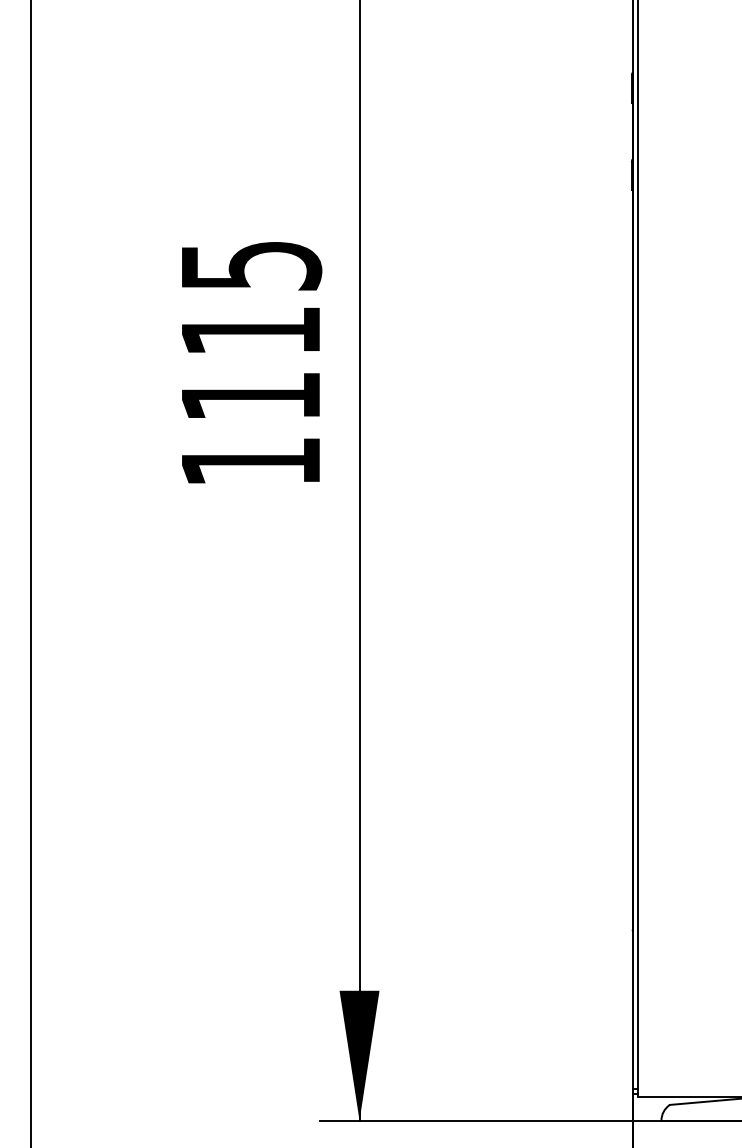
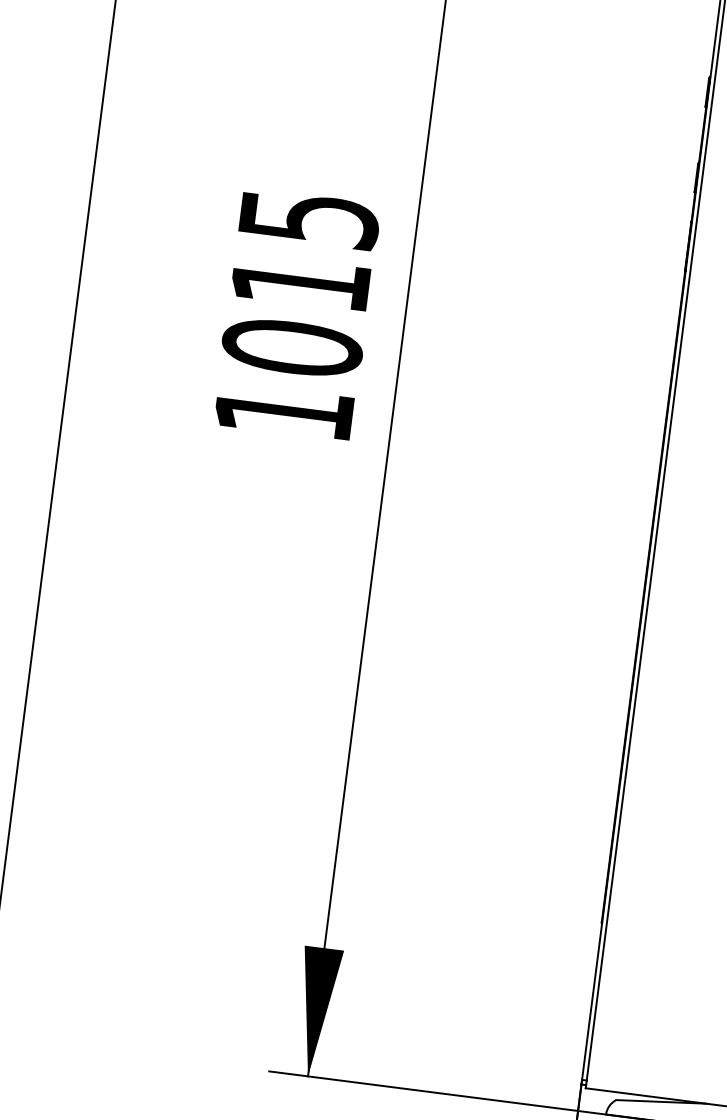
text: (250, 396) -> (291, 347), 1115 -> 1015

